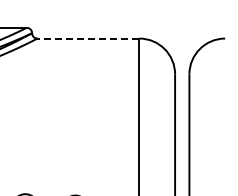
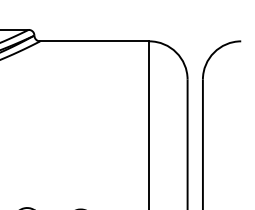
line: (88, 38) -> (94, 41), dashed -> solid

